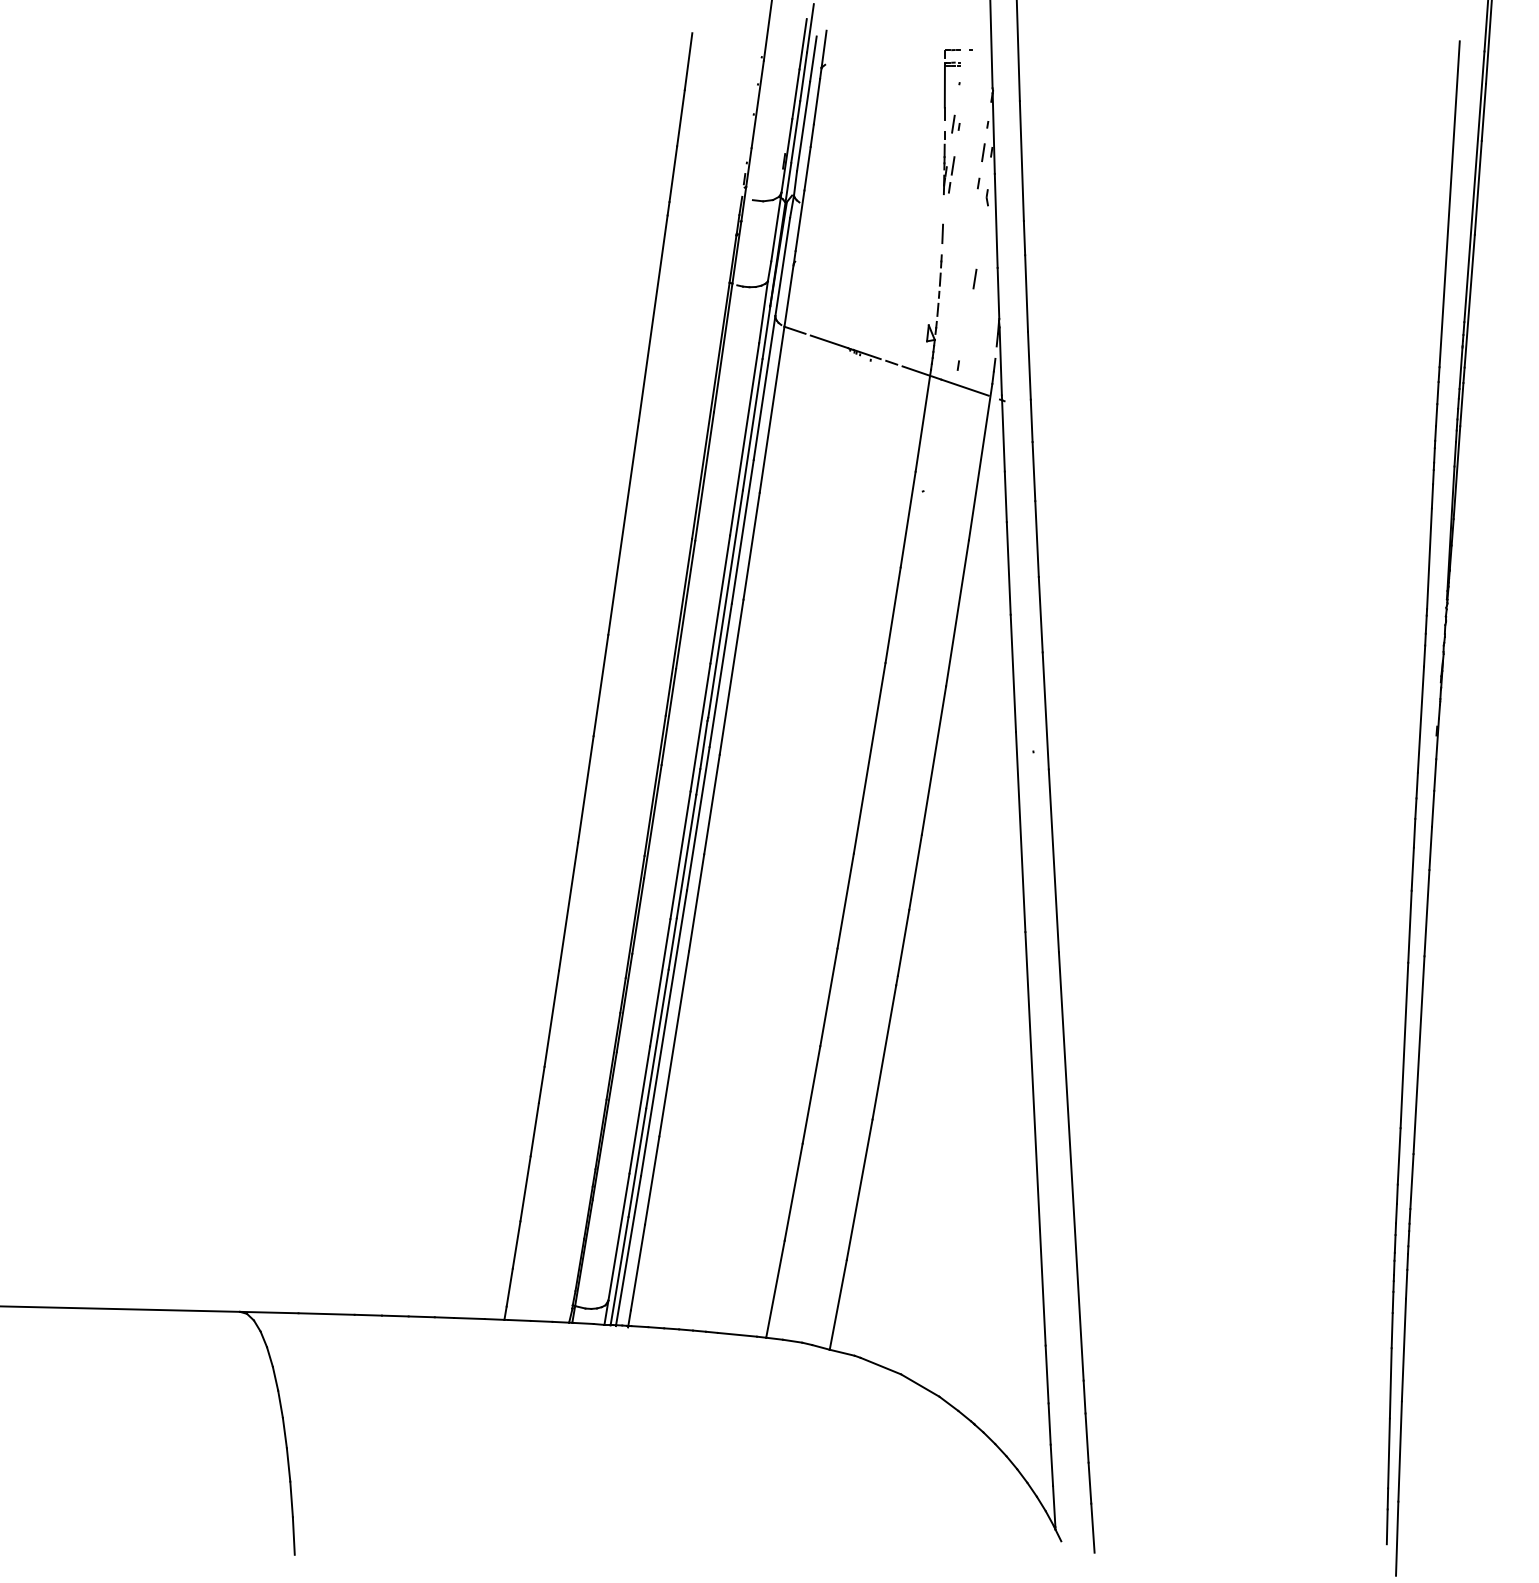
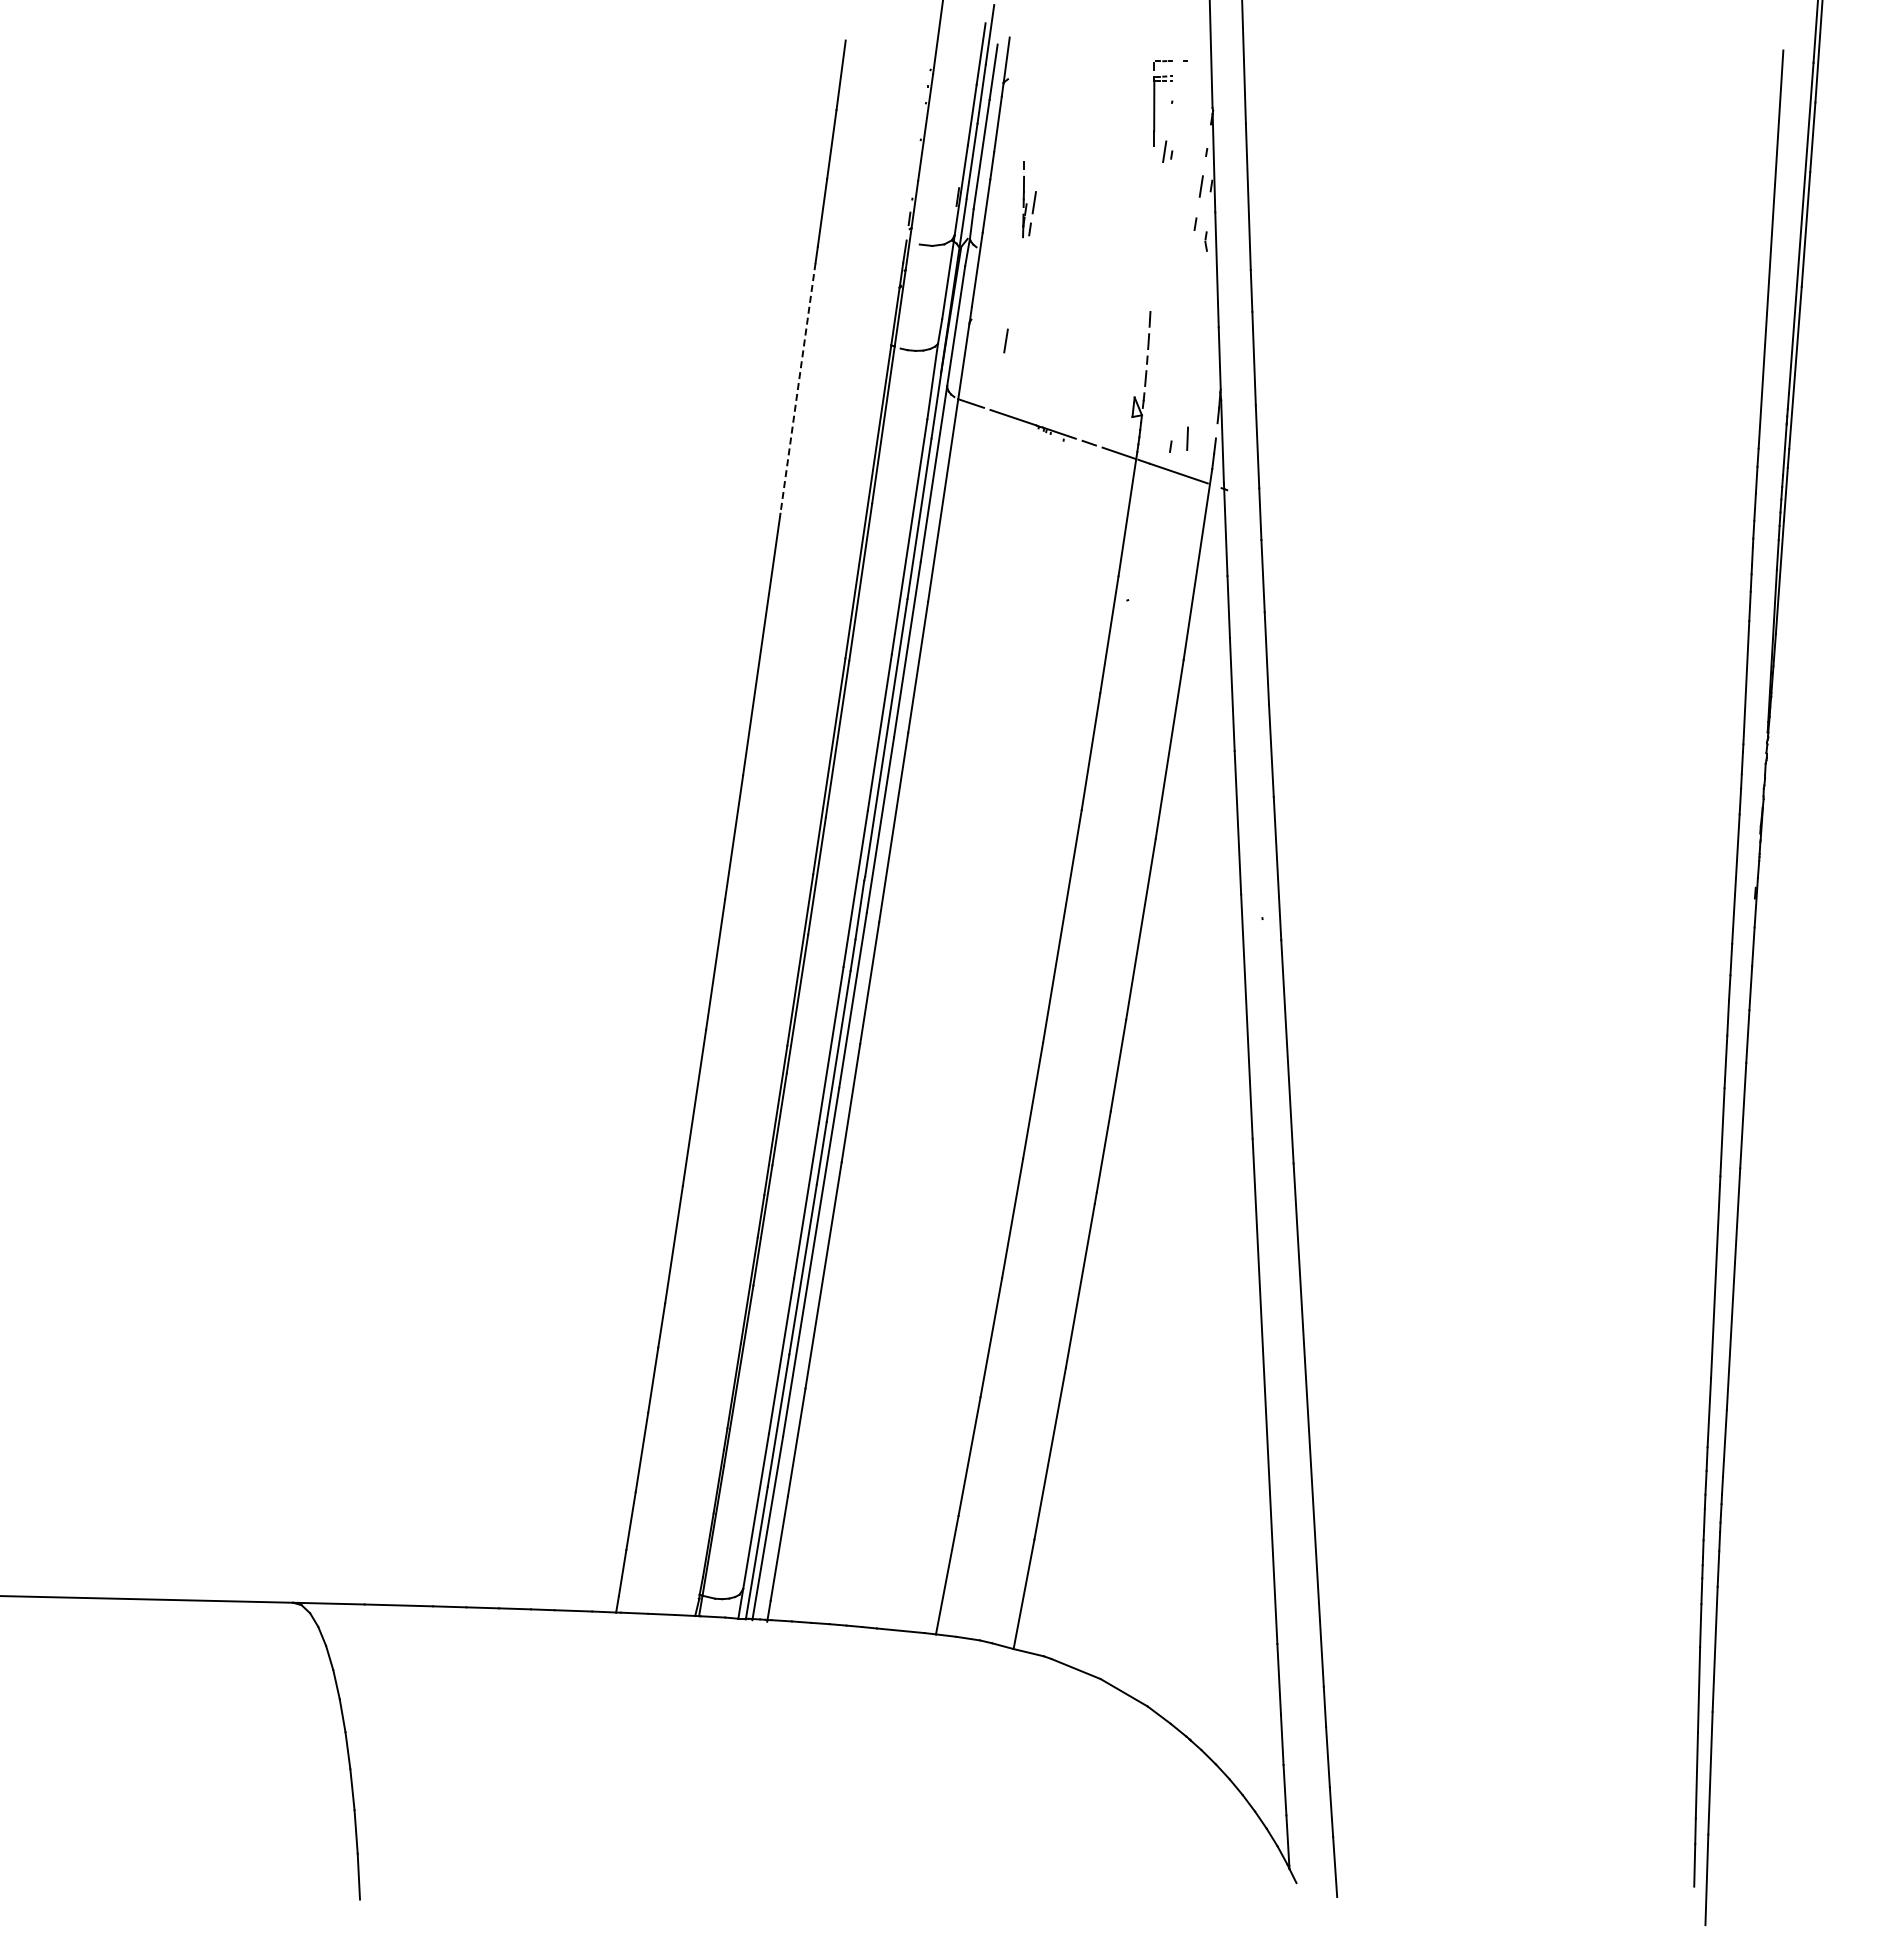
part: (949, 163) -> (1029, 199), moved
line: (942, 233) -> (1187, 438), moved
line: (974, 278) -> (1005, 340), moved
line: (652, 317) -> (797, 388), solid -> dashed

